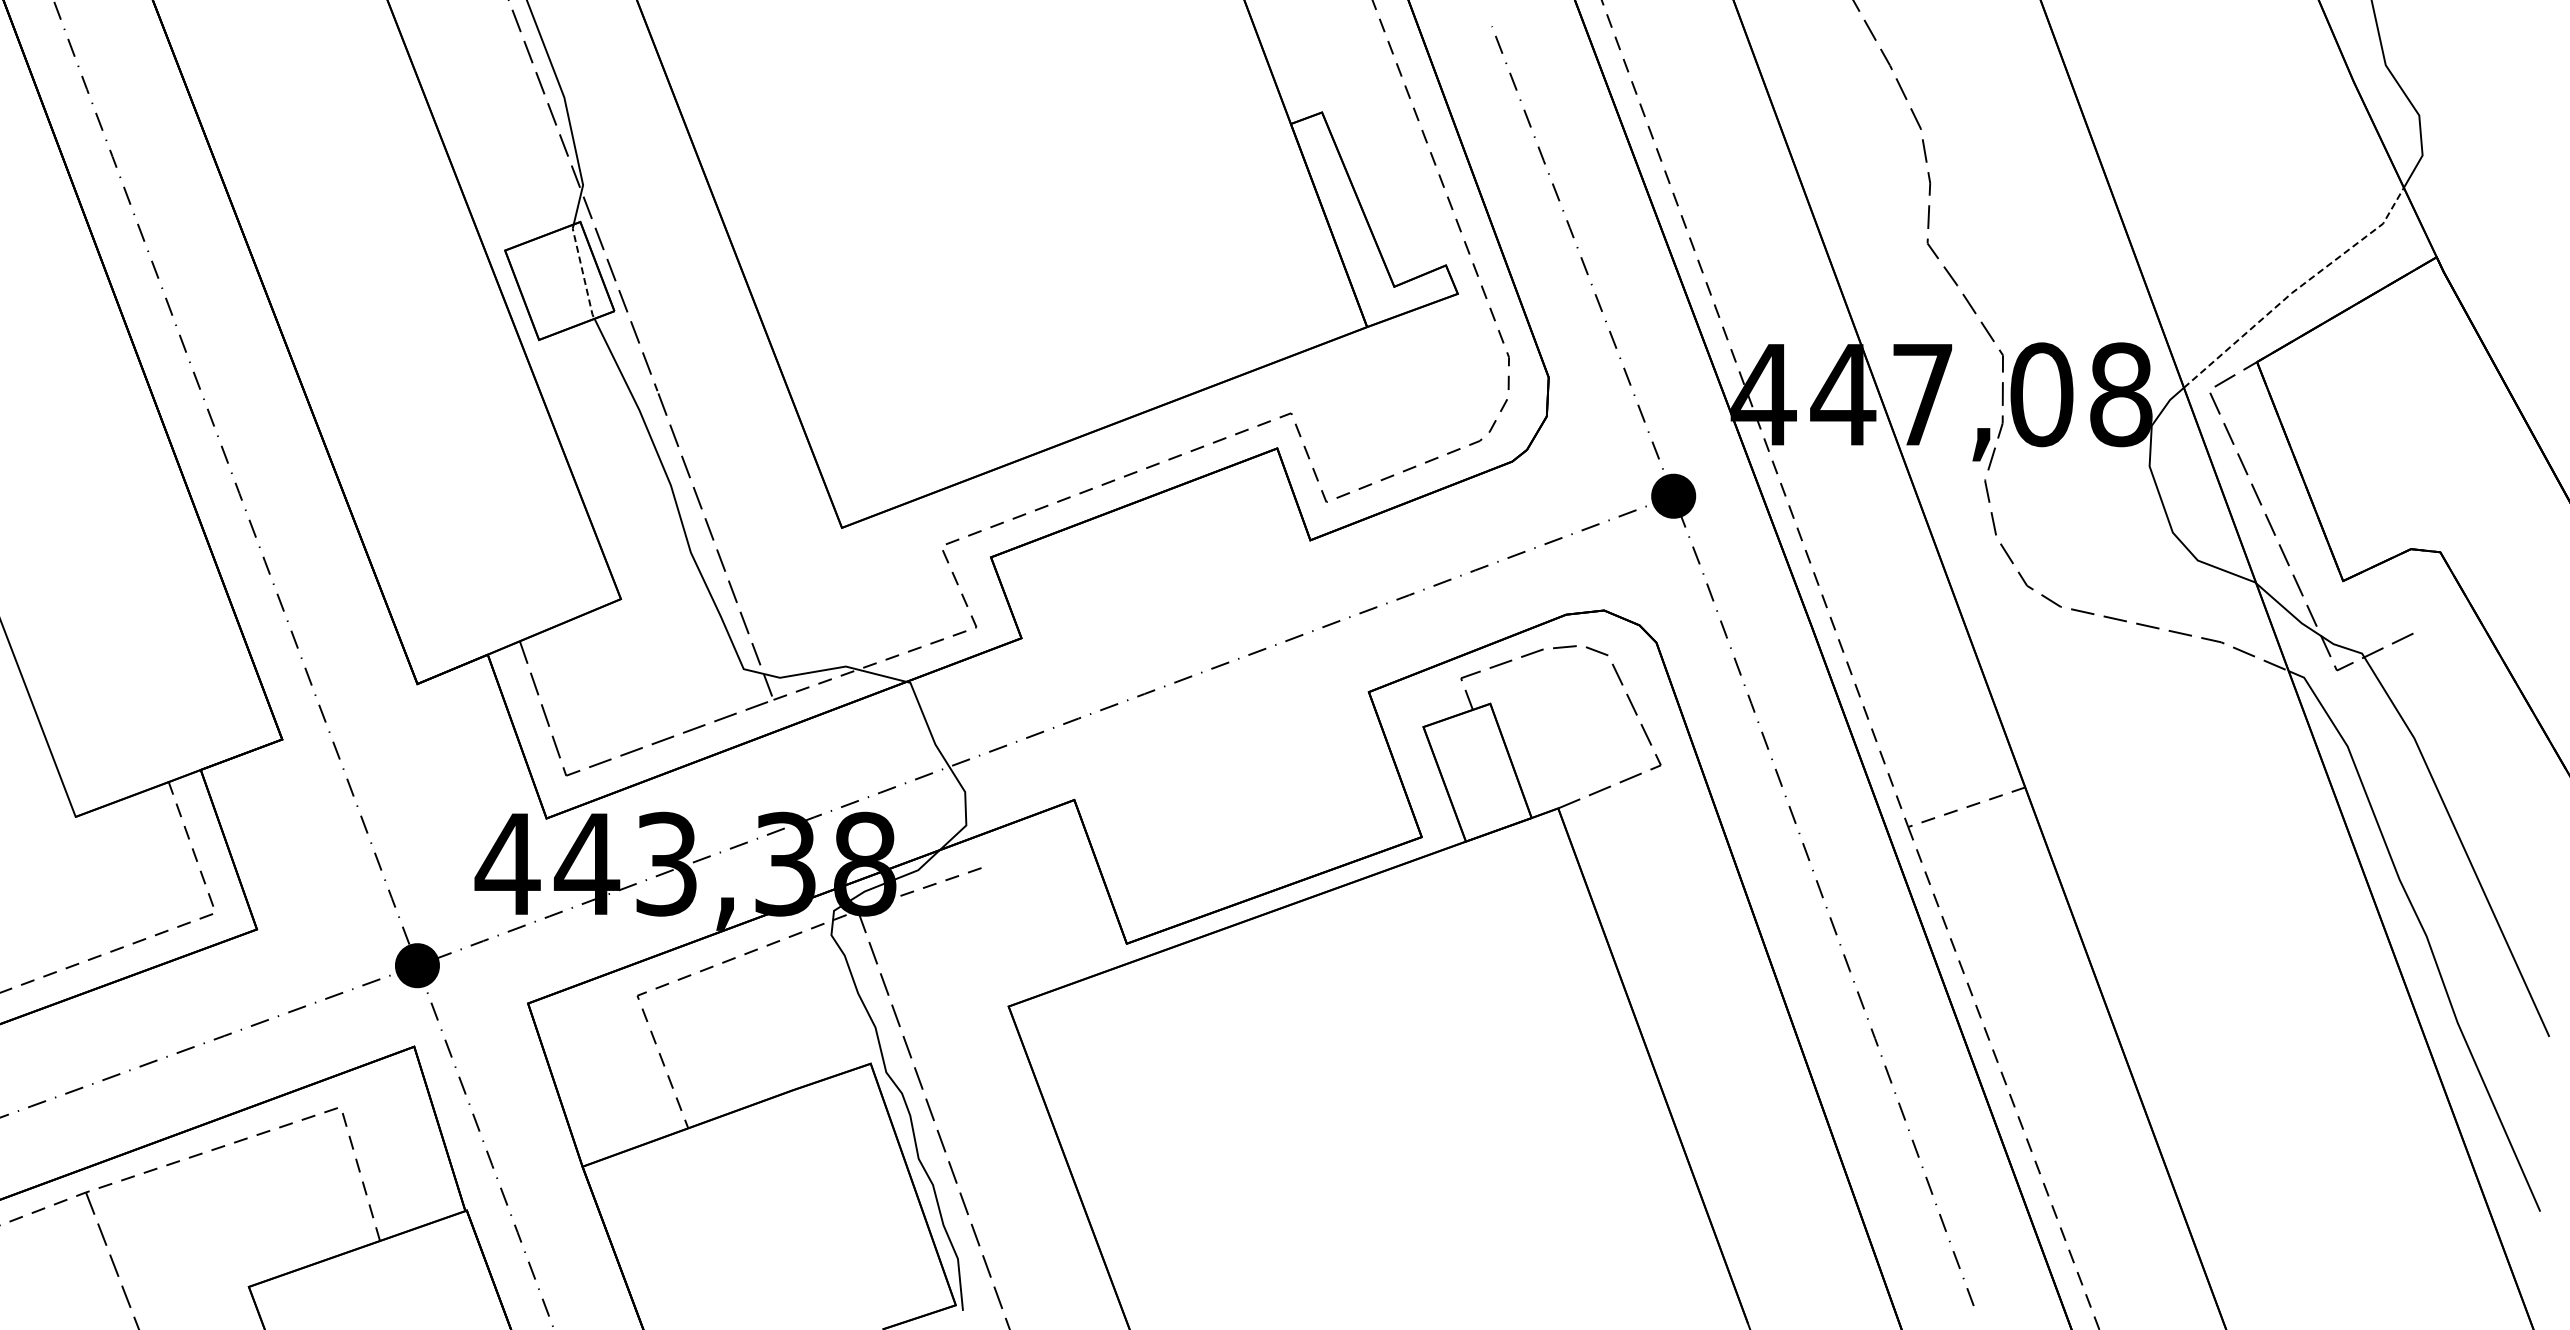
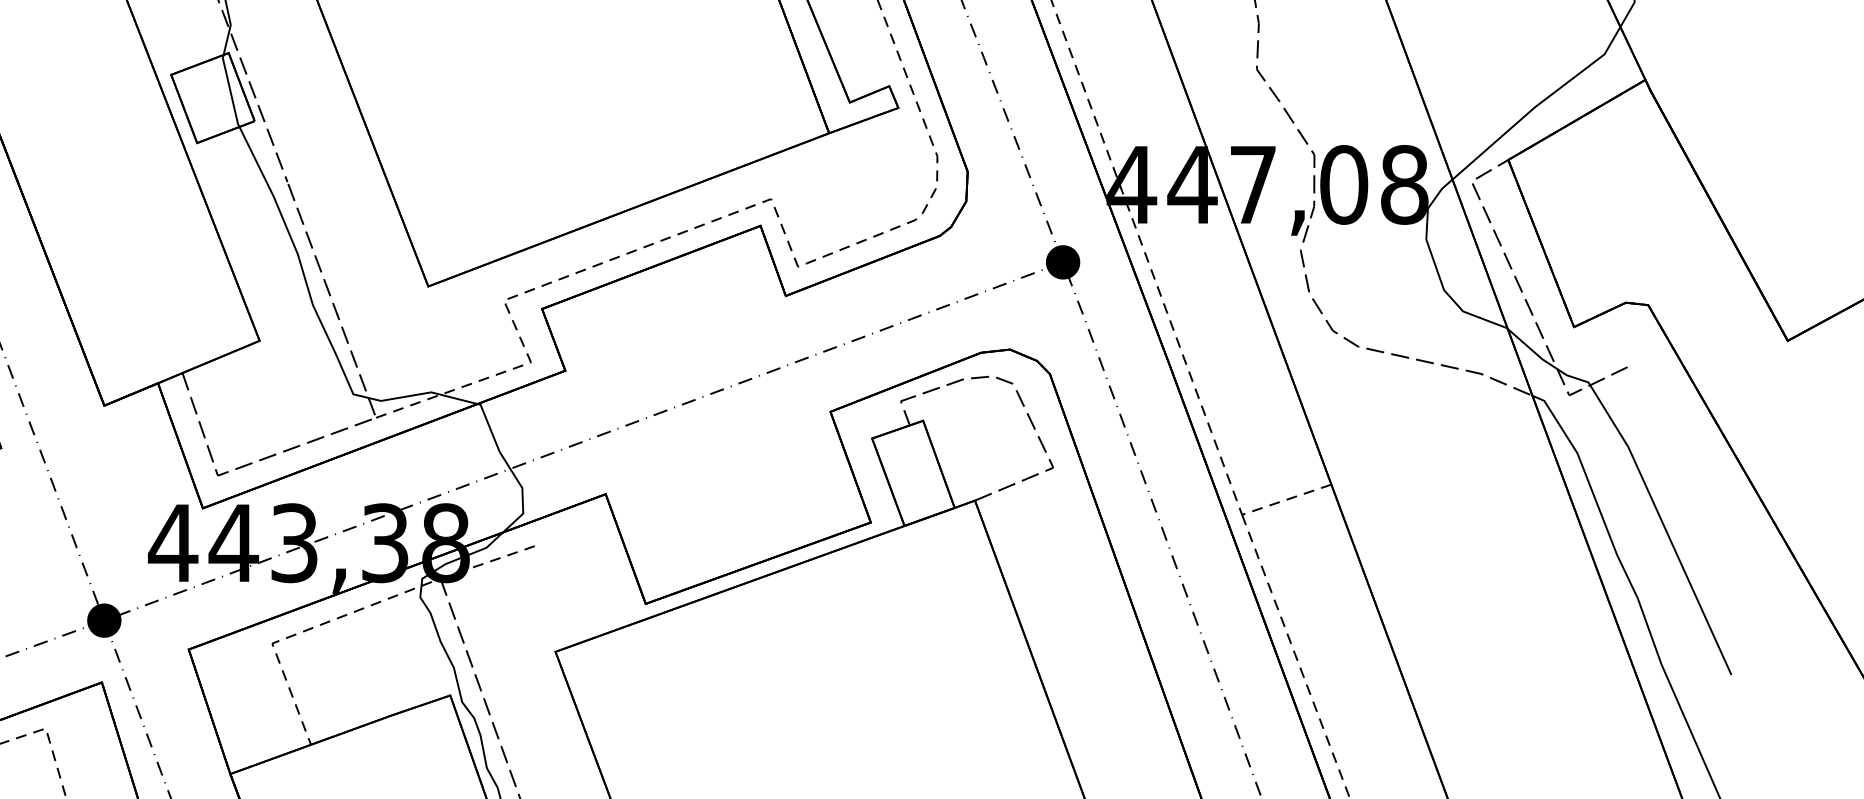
line: (582, 272) -> (230, 91), dashed -> solid
line: (2297, 288) -> (1539, 103), dashed -> solid

